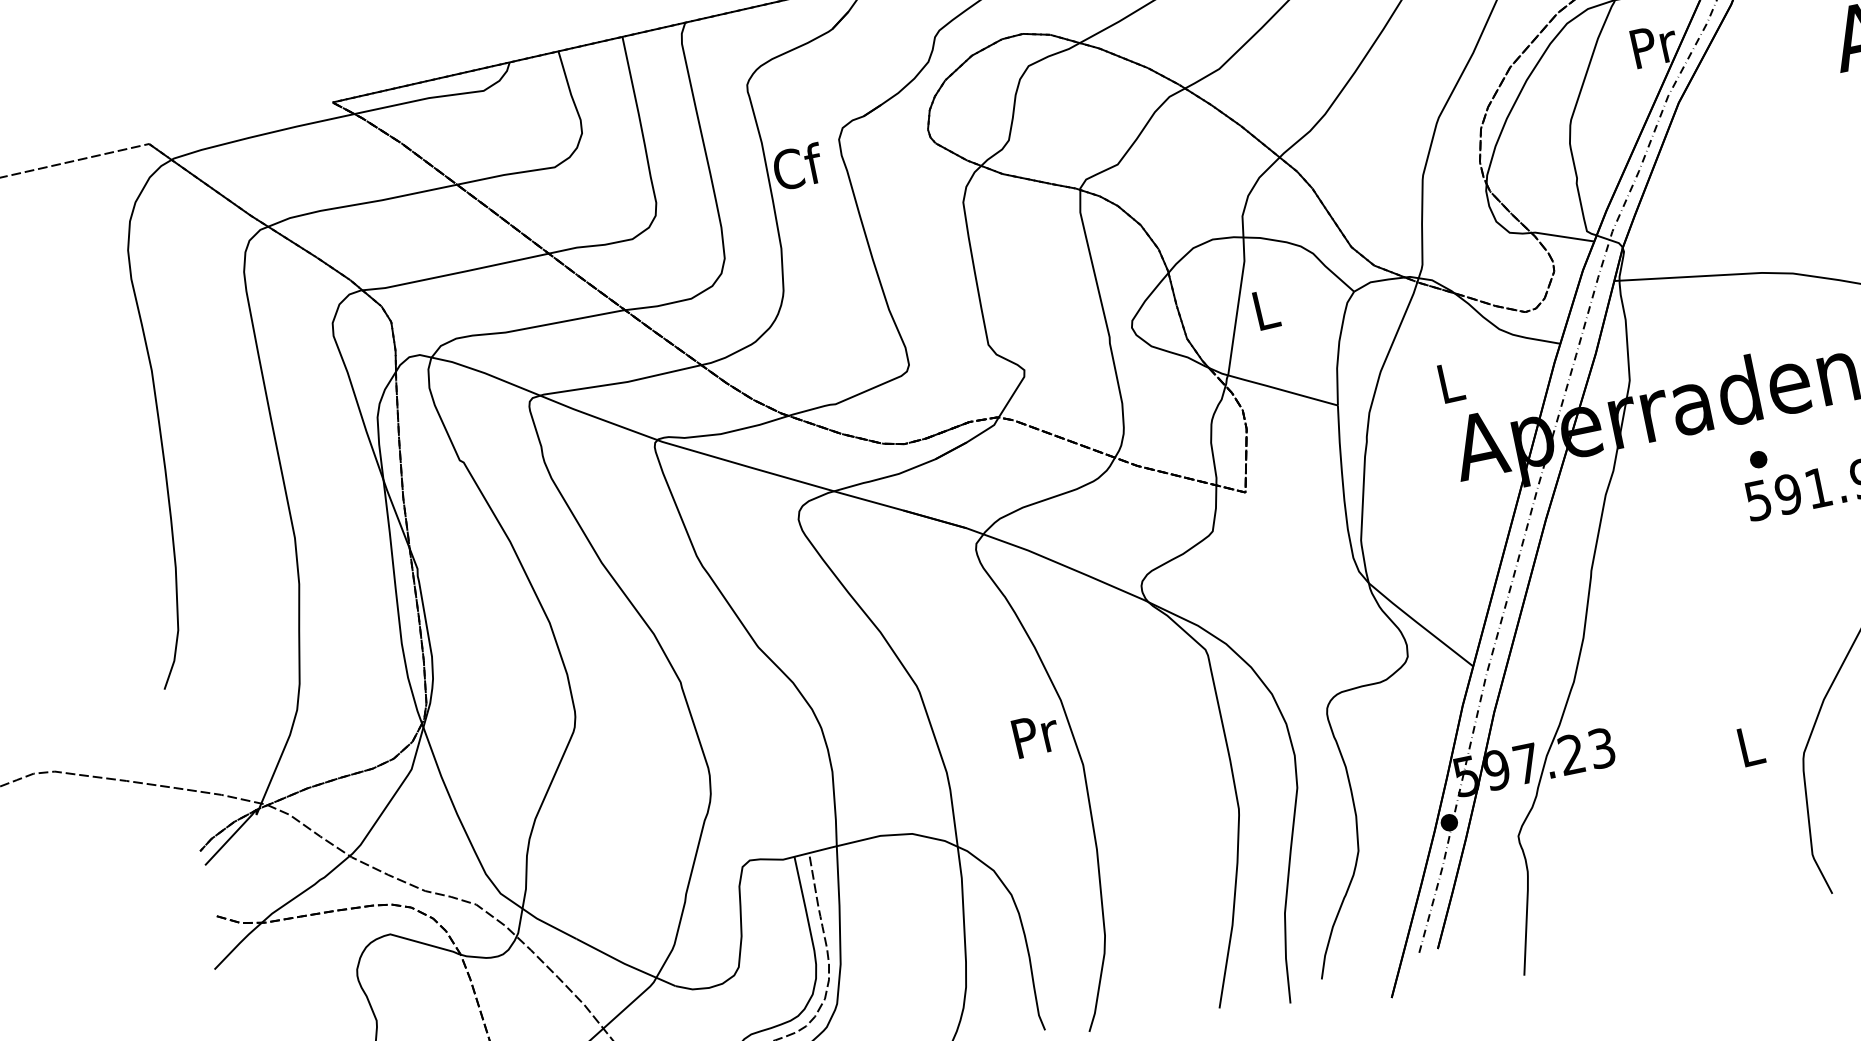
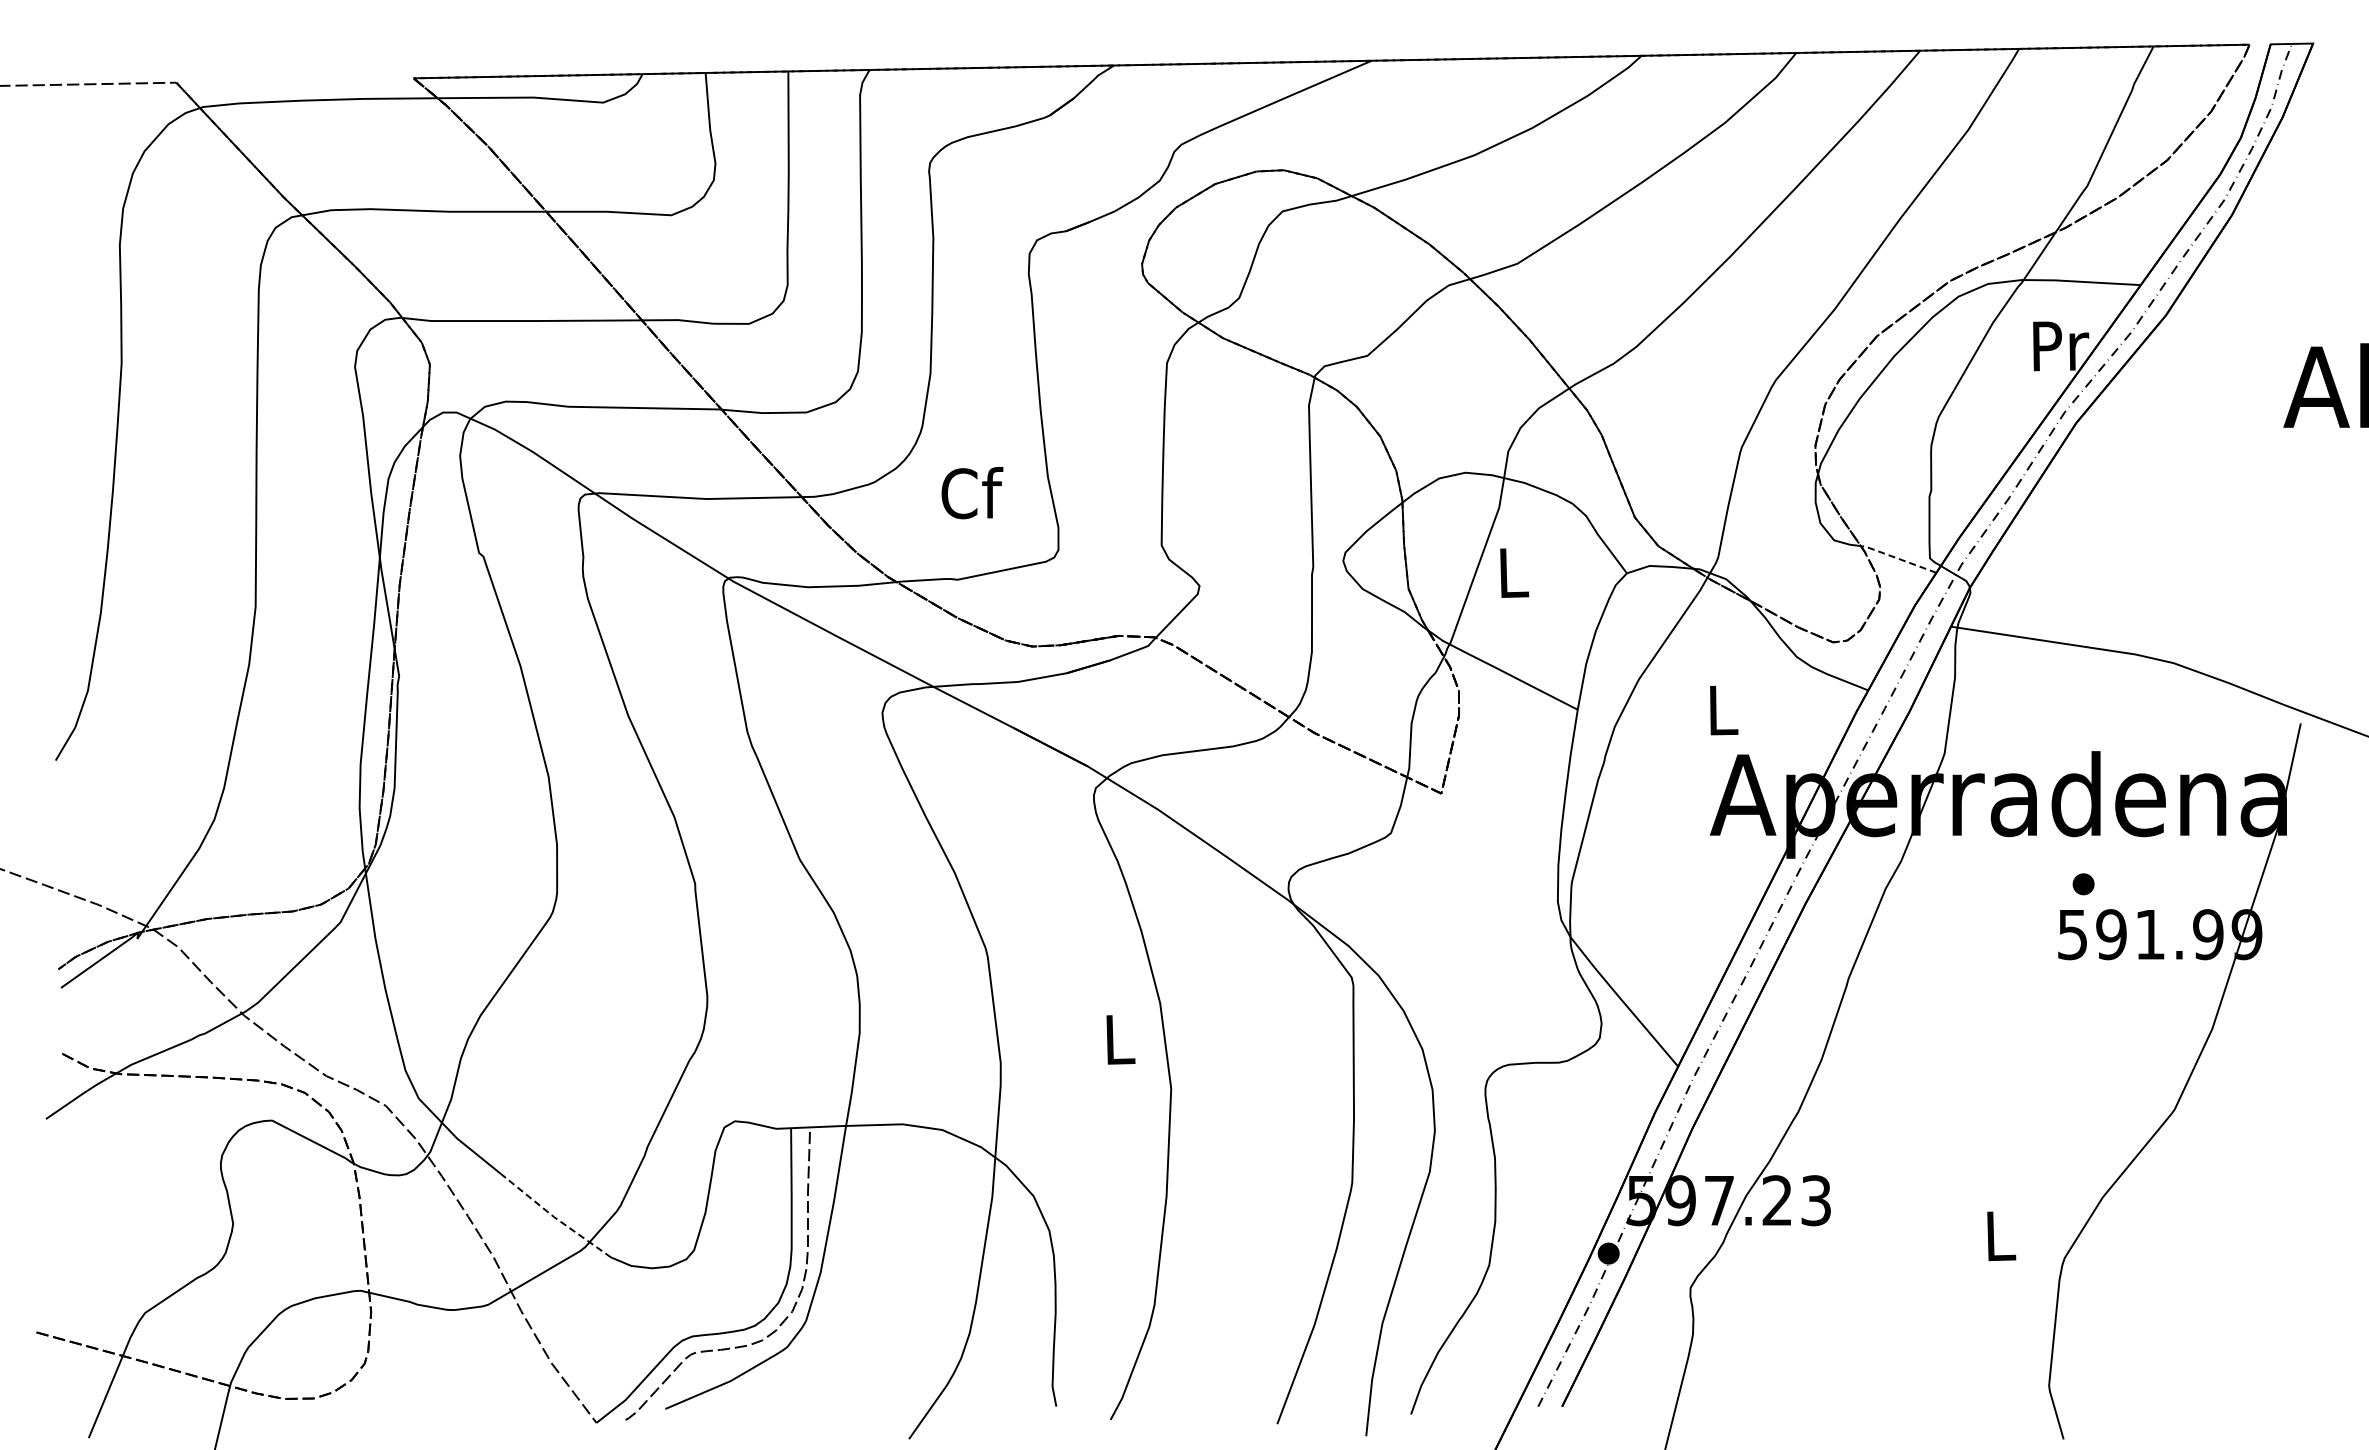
text: (798, 167) -> (972, 493), moved
line: (1562, 236) -> (1898, 558), solid -> dashed
text: (1035, 735) -> (1120, 1039), Pr -> L
line: (624, 963) -> (553, 1216), solid -> dashed

